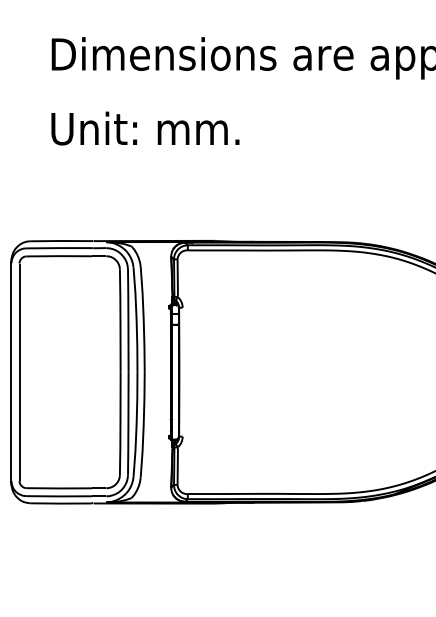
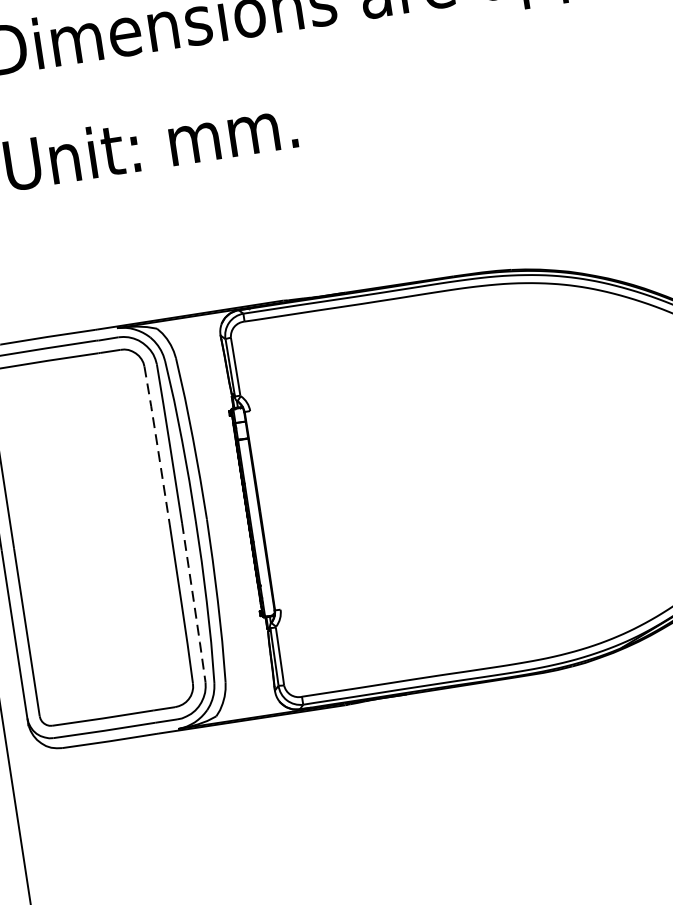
line: (120, 320) -> (157, 445), solid -> dashed
line: (128, 423) -> (194, 602), solid -> dashed

